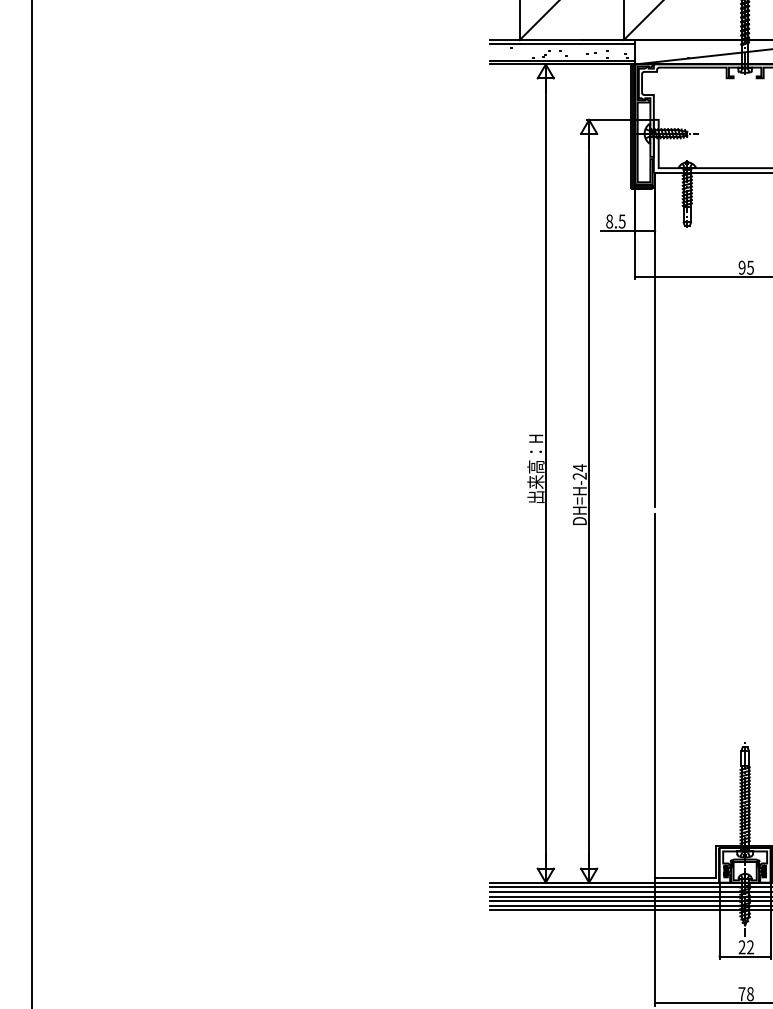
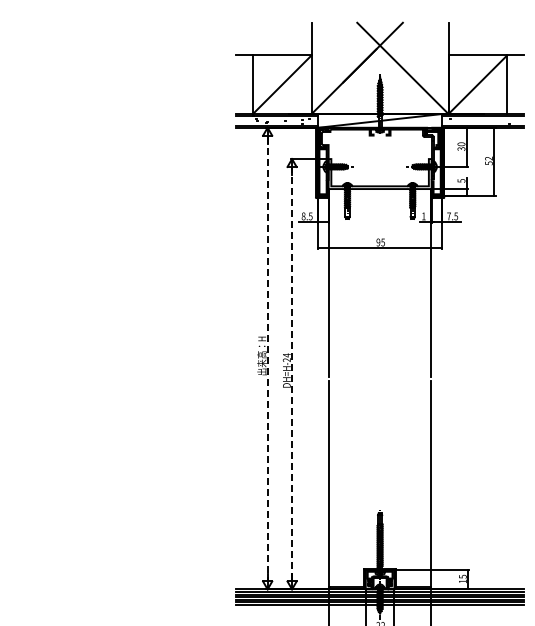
line: (545, 473) -> (267, 358), solid -> dashed
line: (589, 499) -> (292, 373), solid -> dashed

